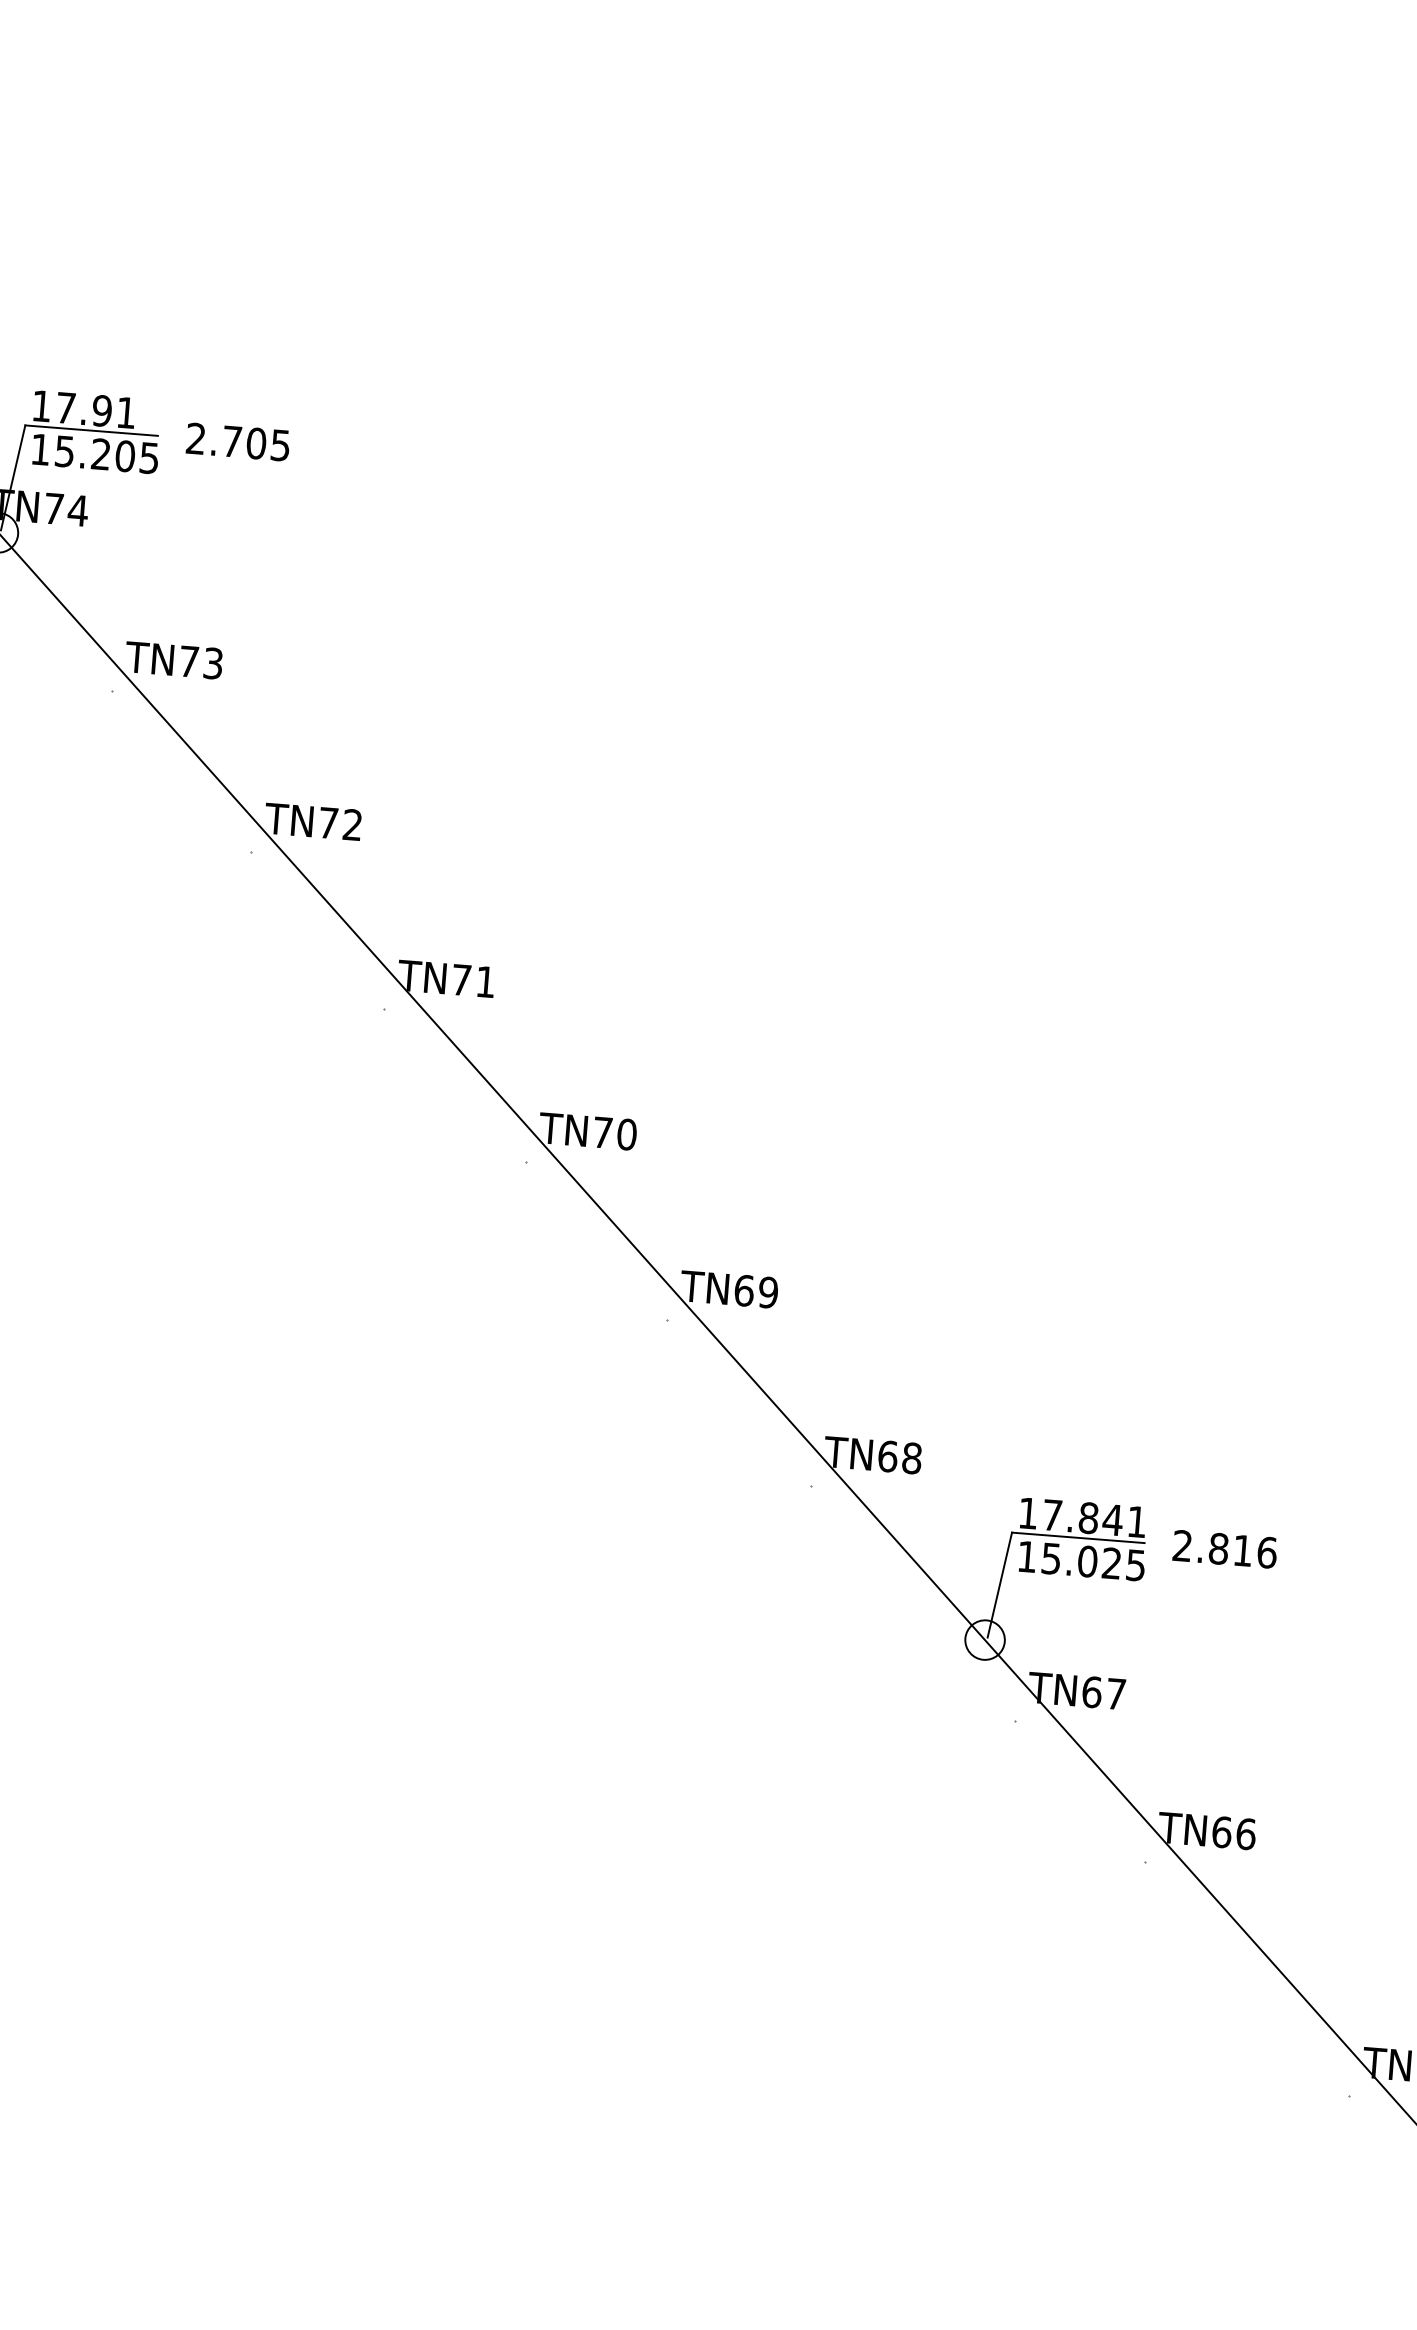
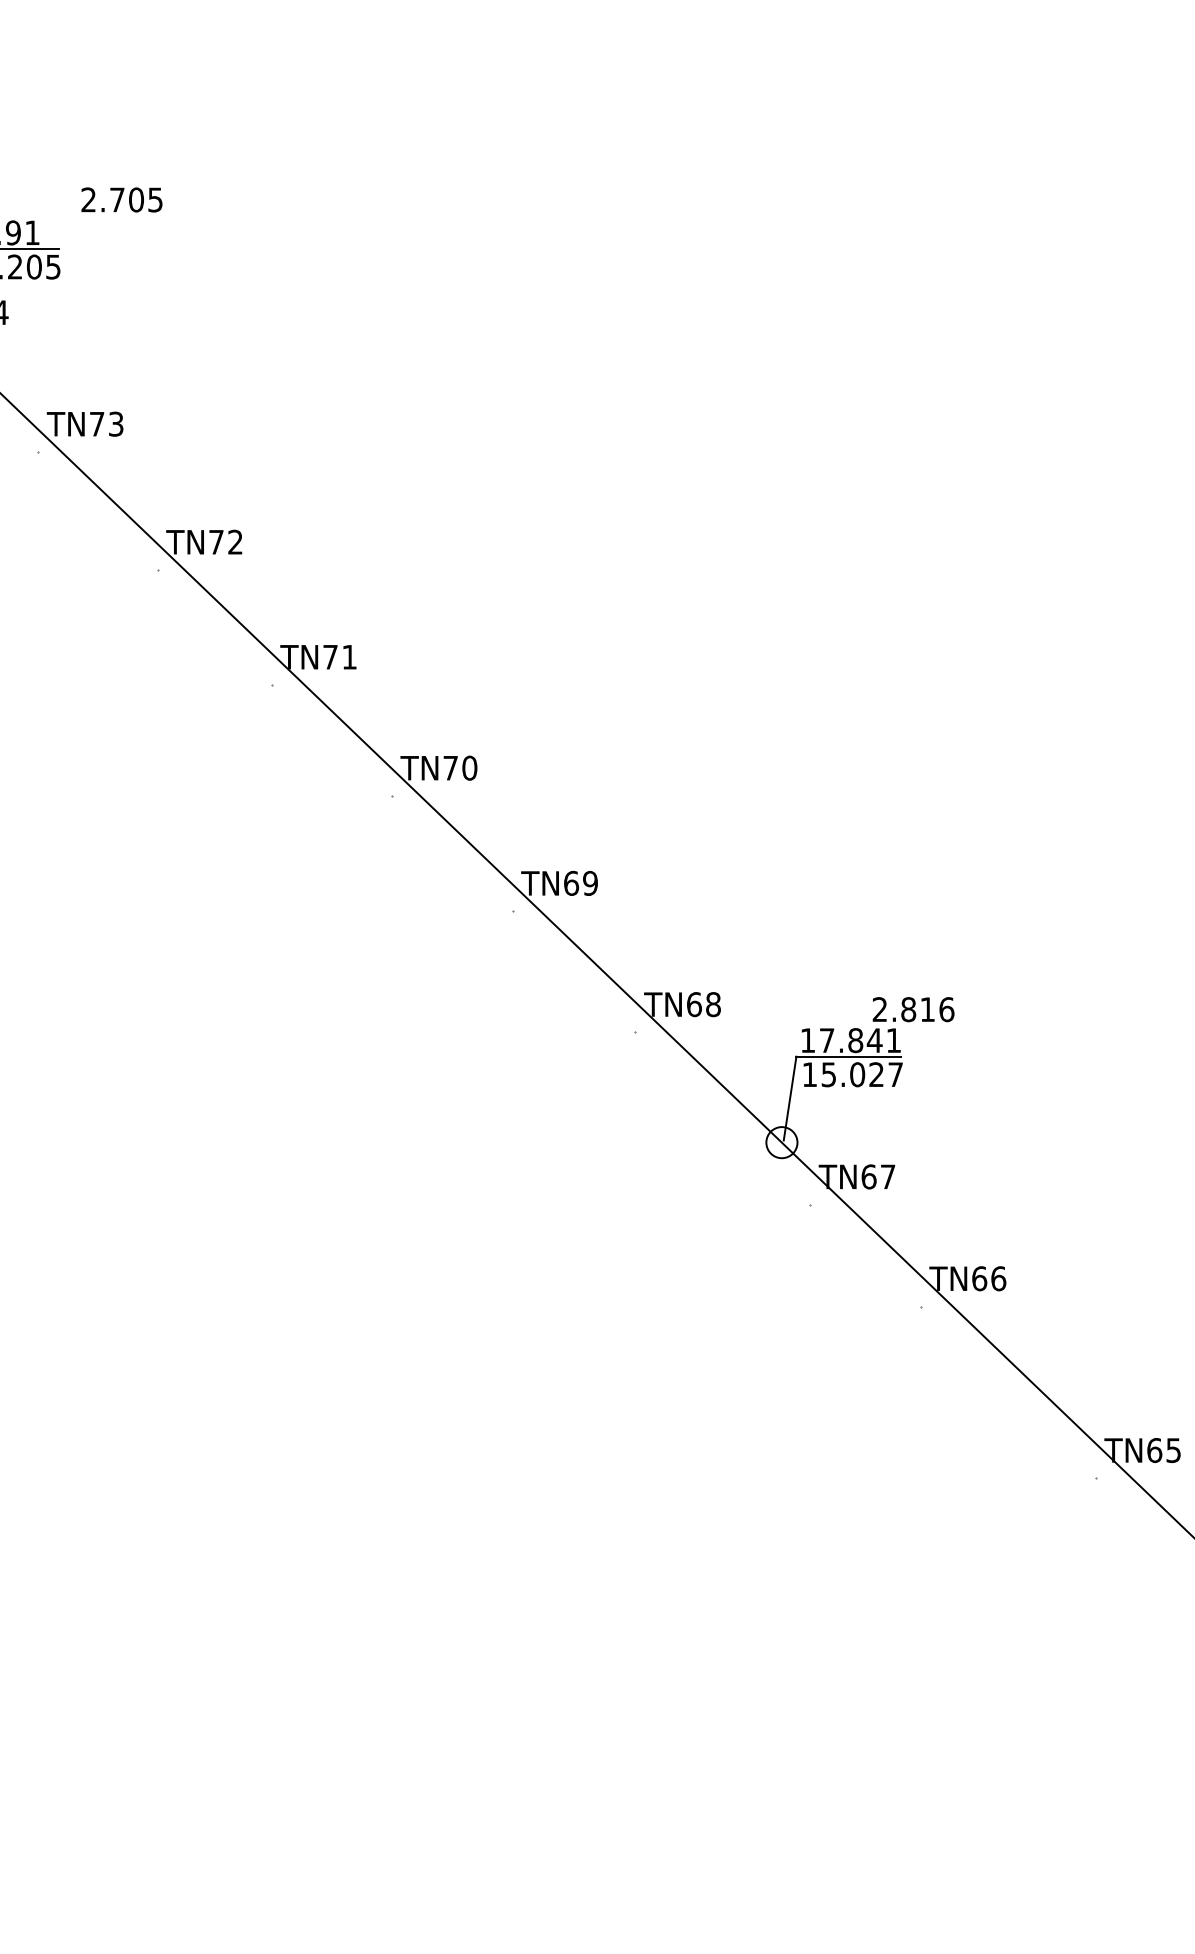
text: (237, 441) -> (121, 199), moved
text: (1224, 1549) -> (913, 1009), moved
text: (1135, 1565) -> (895, 1074), 15.025 -> 15.027

